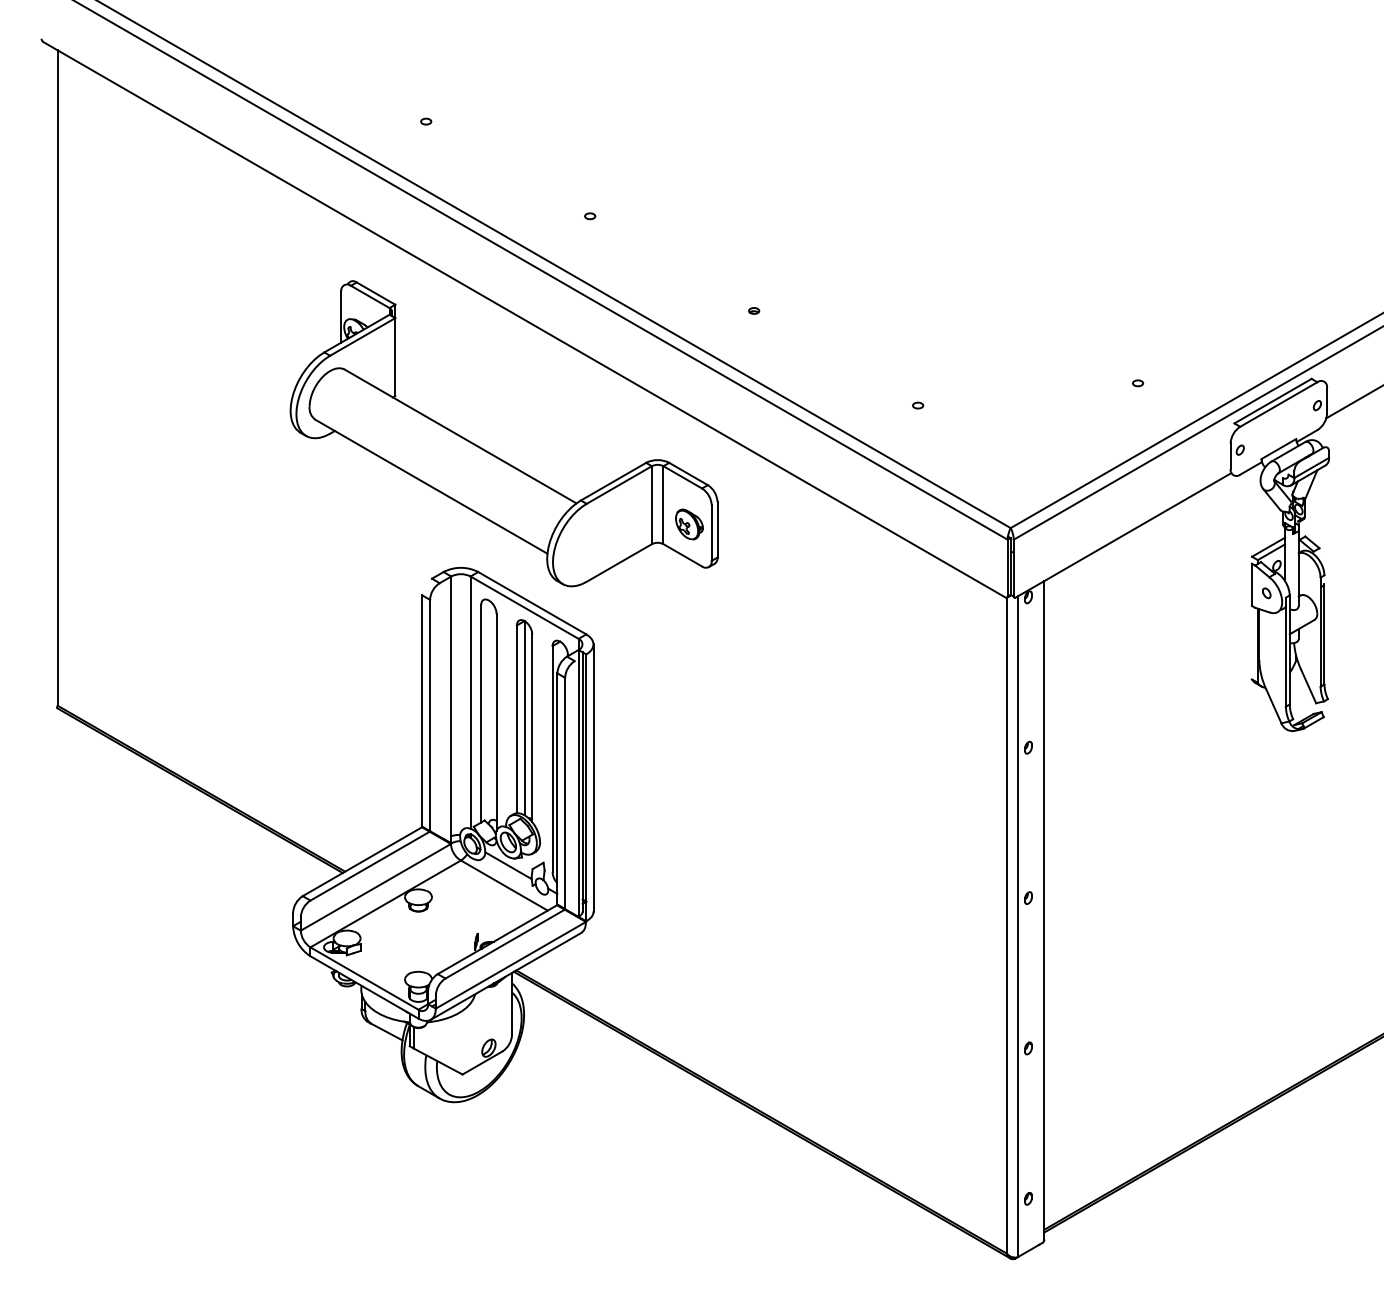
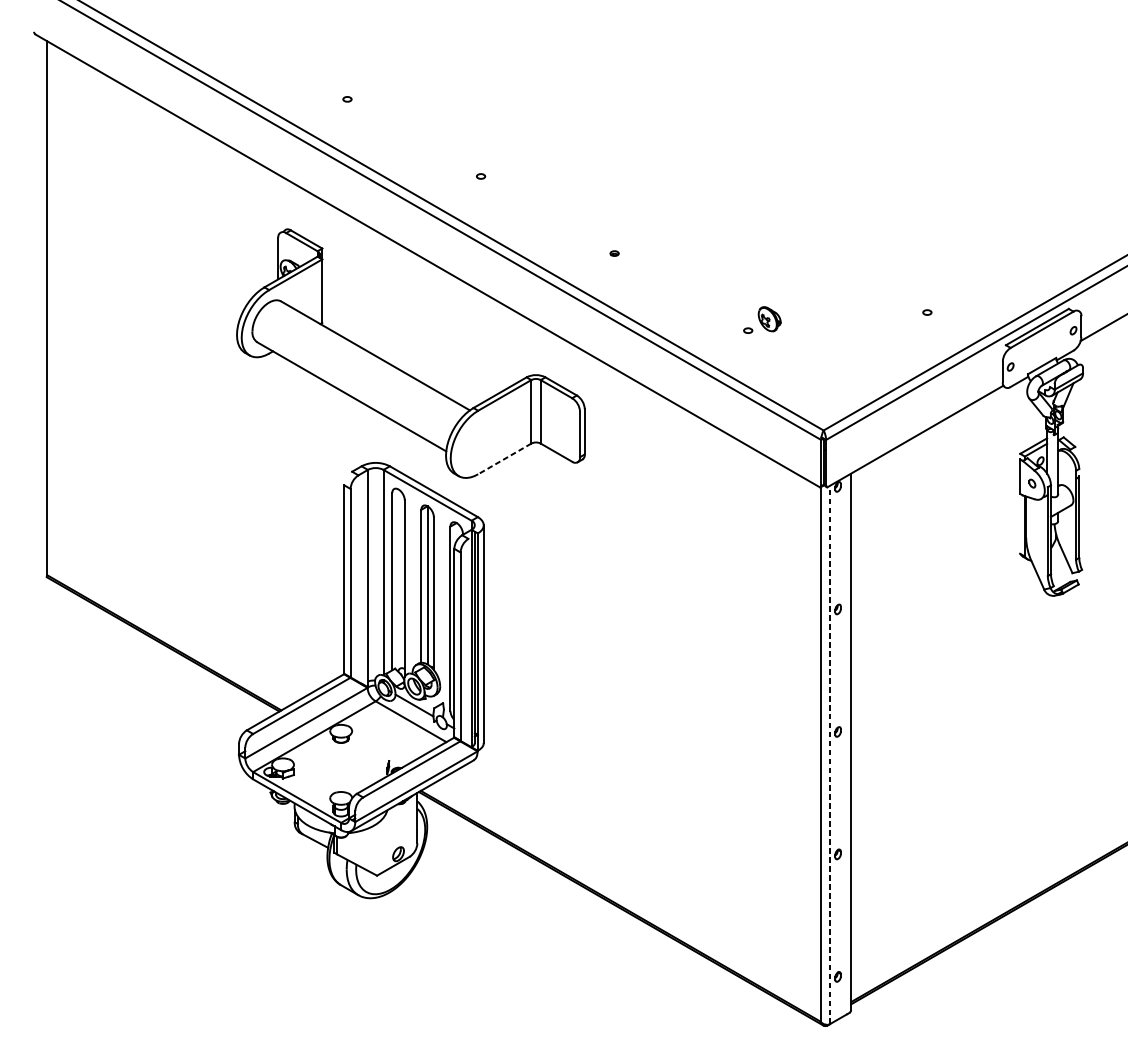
part: (689, 524) -> (769, 319), moved
line: (619, 563) -> (504, 459), solid -> dashed
line: (1018, 925) -> (829, 754), solid -> dashed

